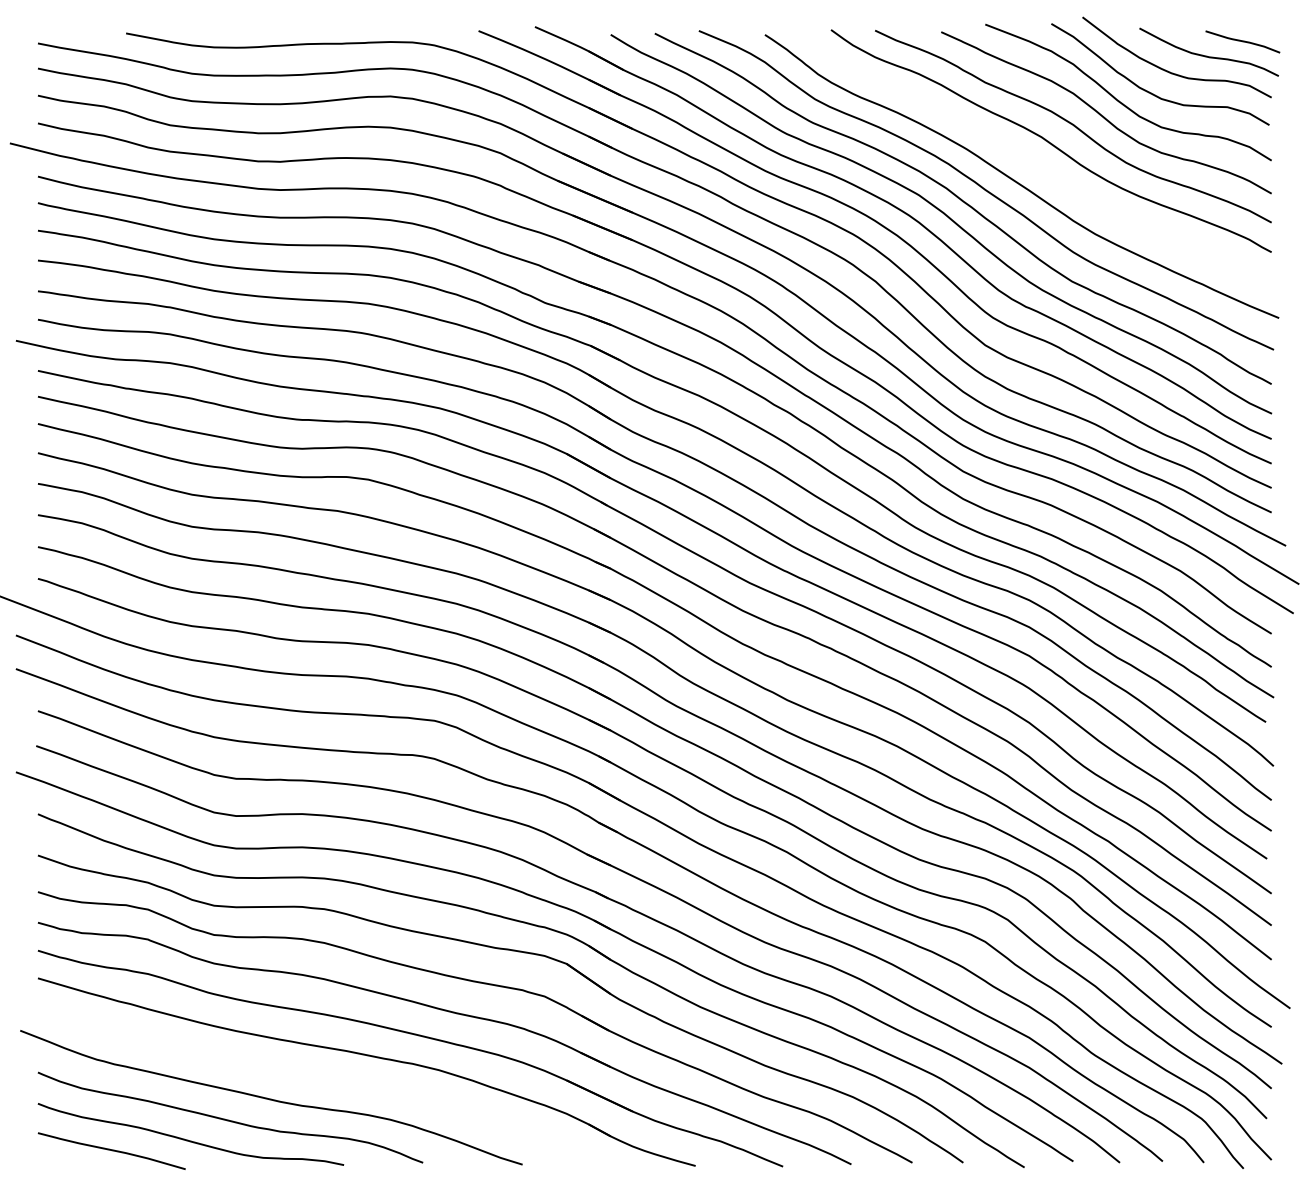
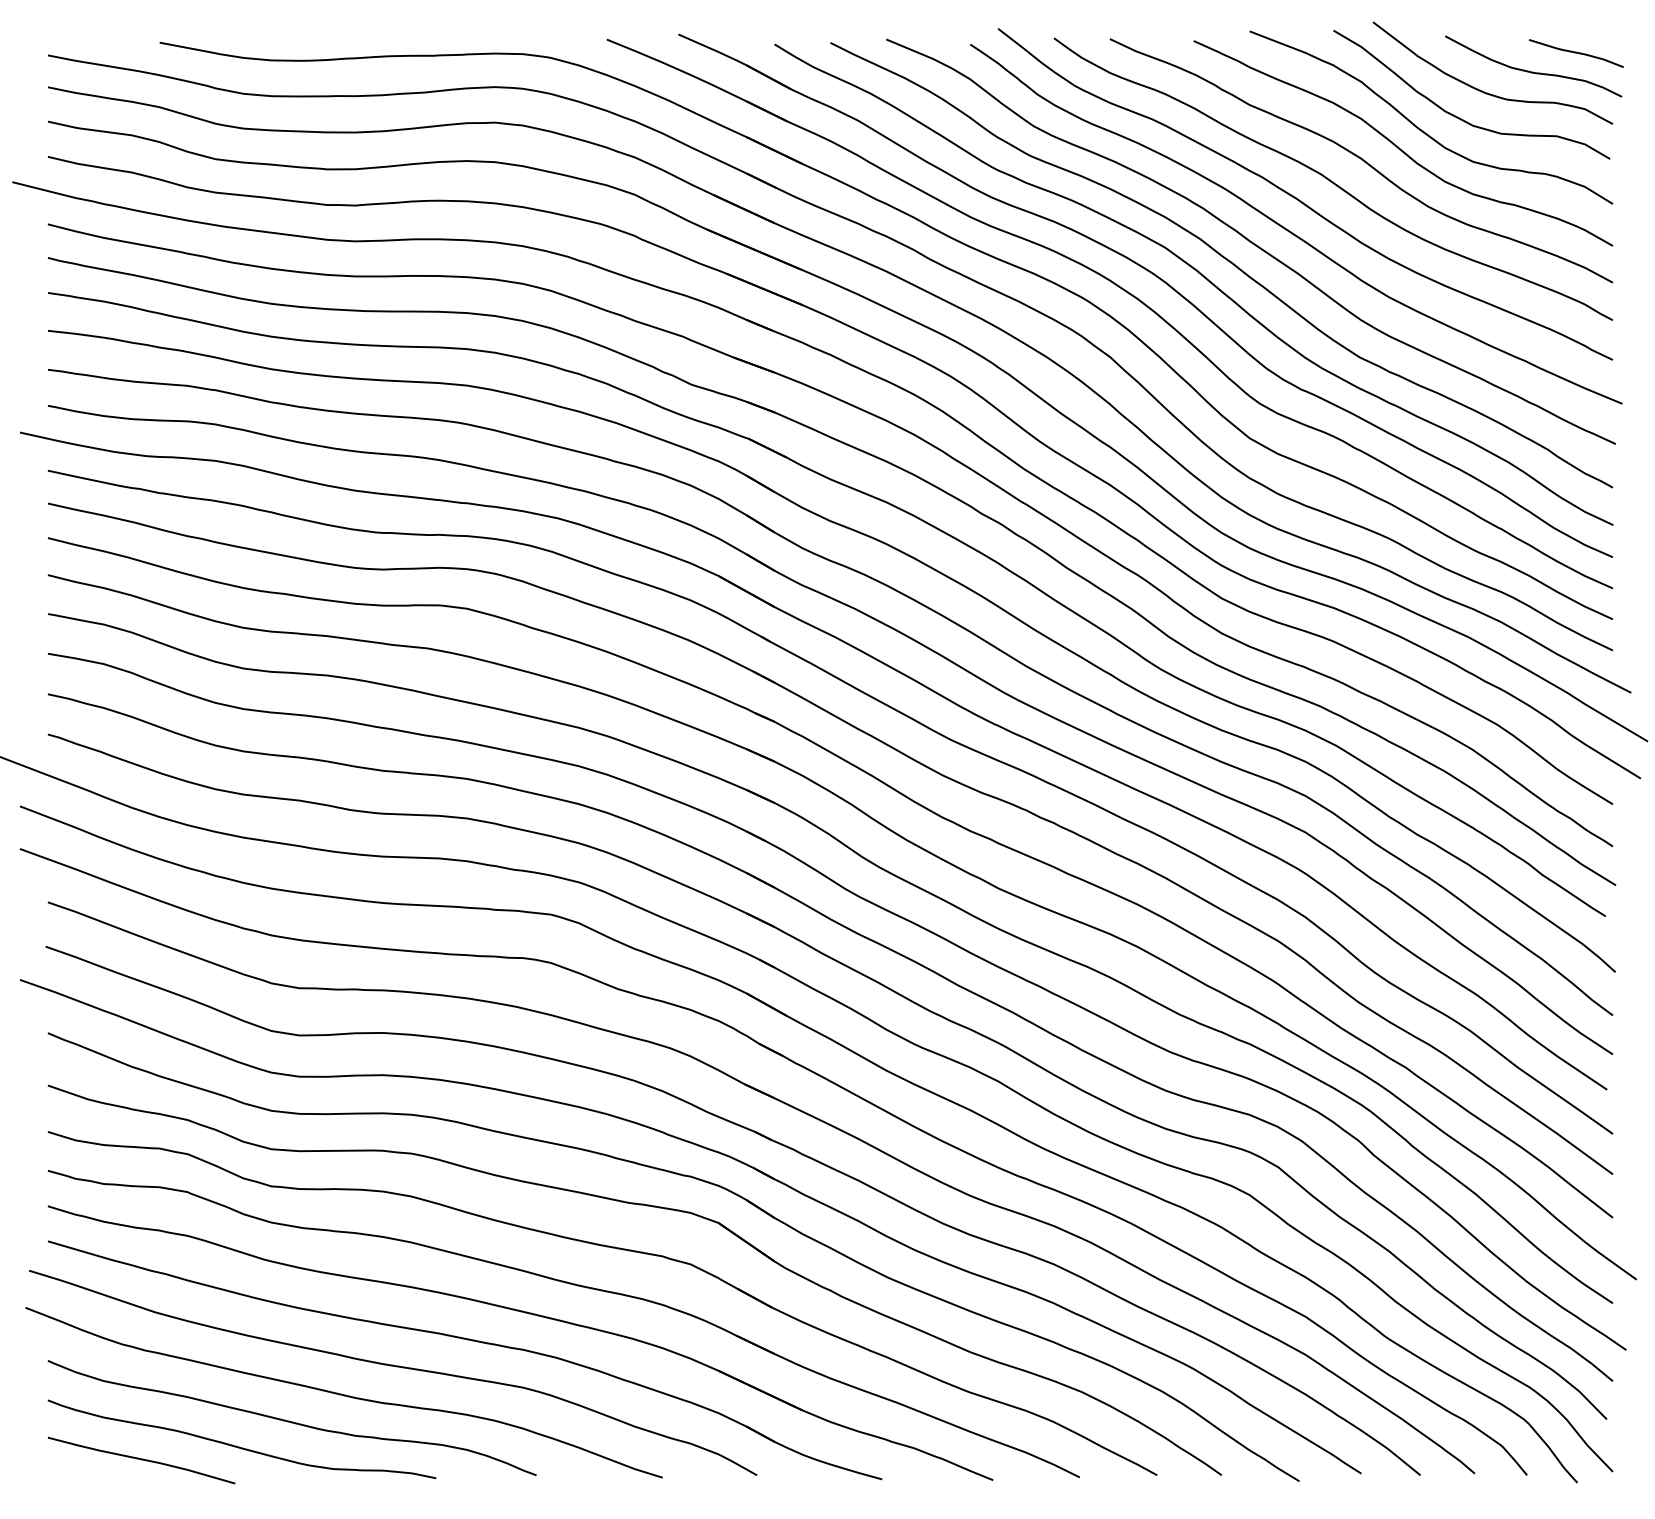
curve: (1026, 158) -> (1302, 201), added
curve: (312, 1077) -> (396, 1367), added

